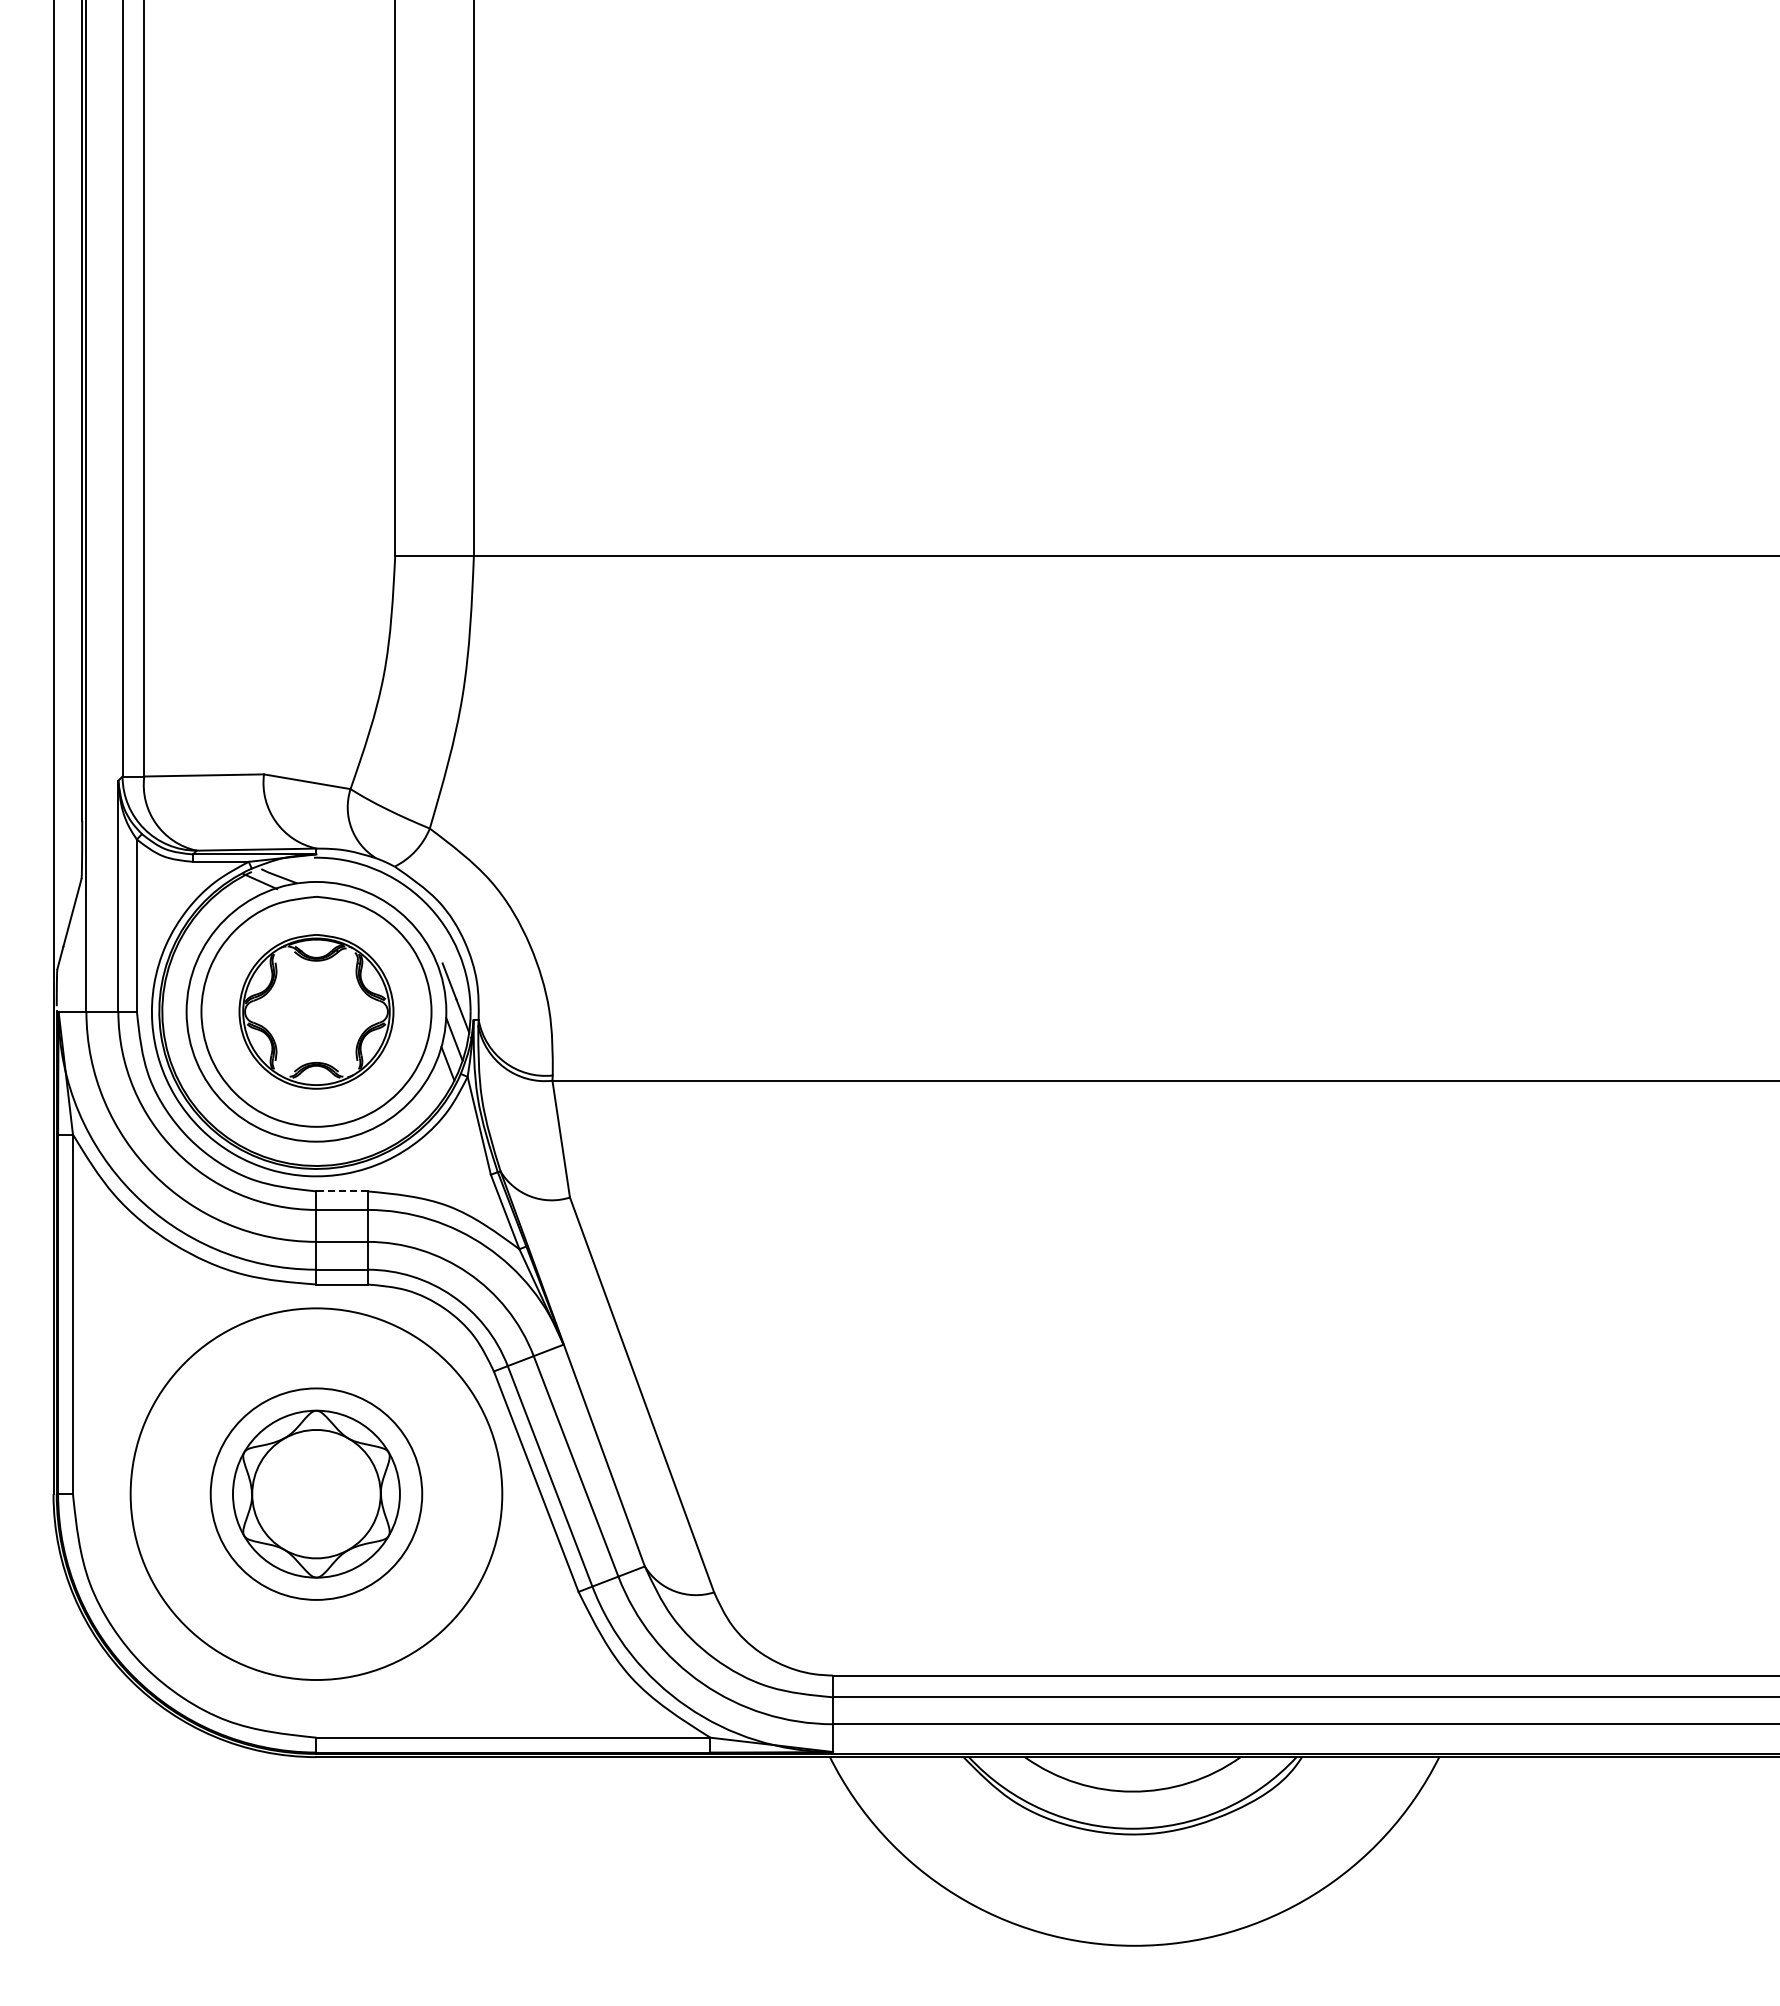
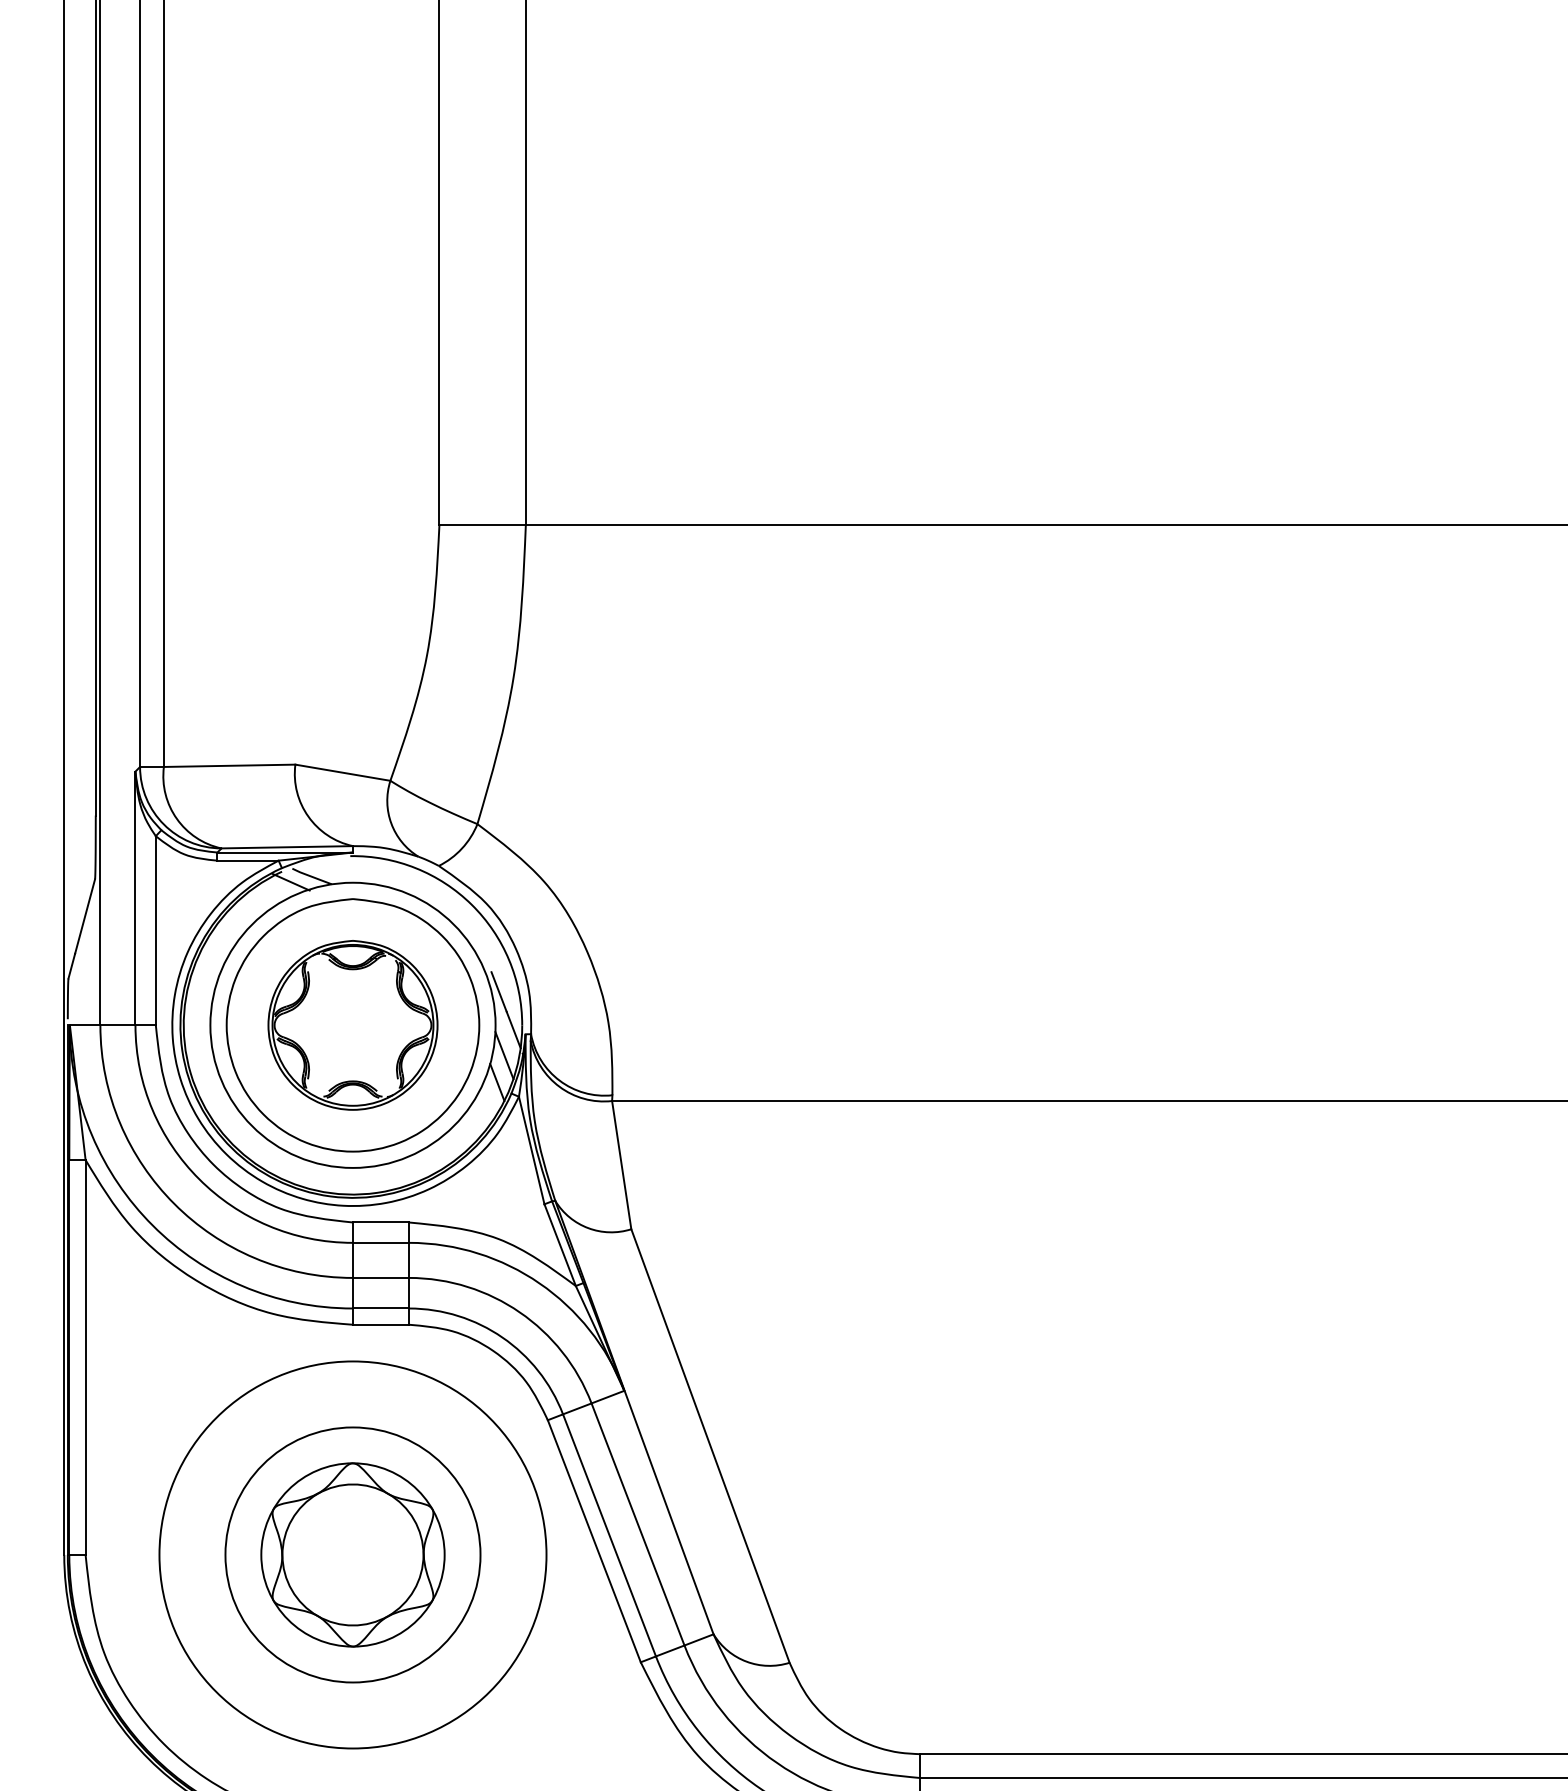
line: (341, 1191) -> (380, 1222), dashed -> solid
circle: (316, 1493) -> (353, 1554), size x1.67
circle: (316, 1494) -> (353, 1555), size x0.62

